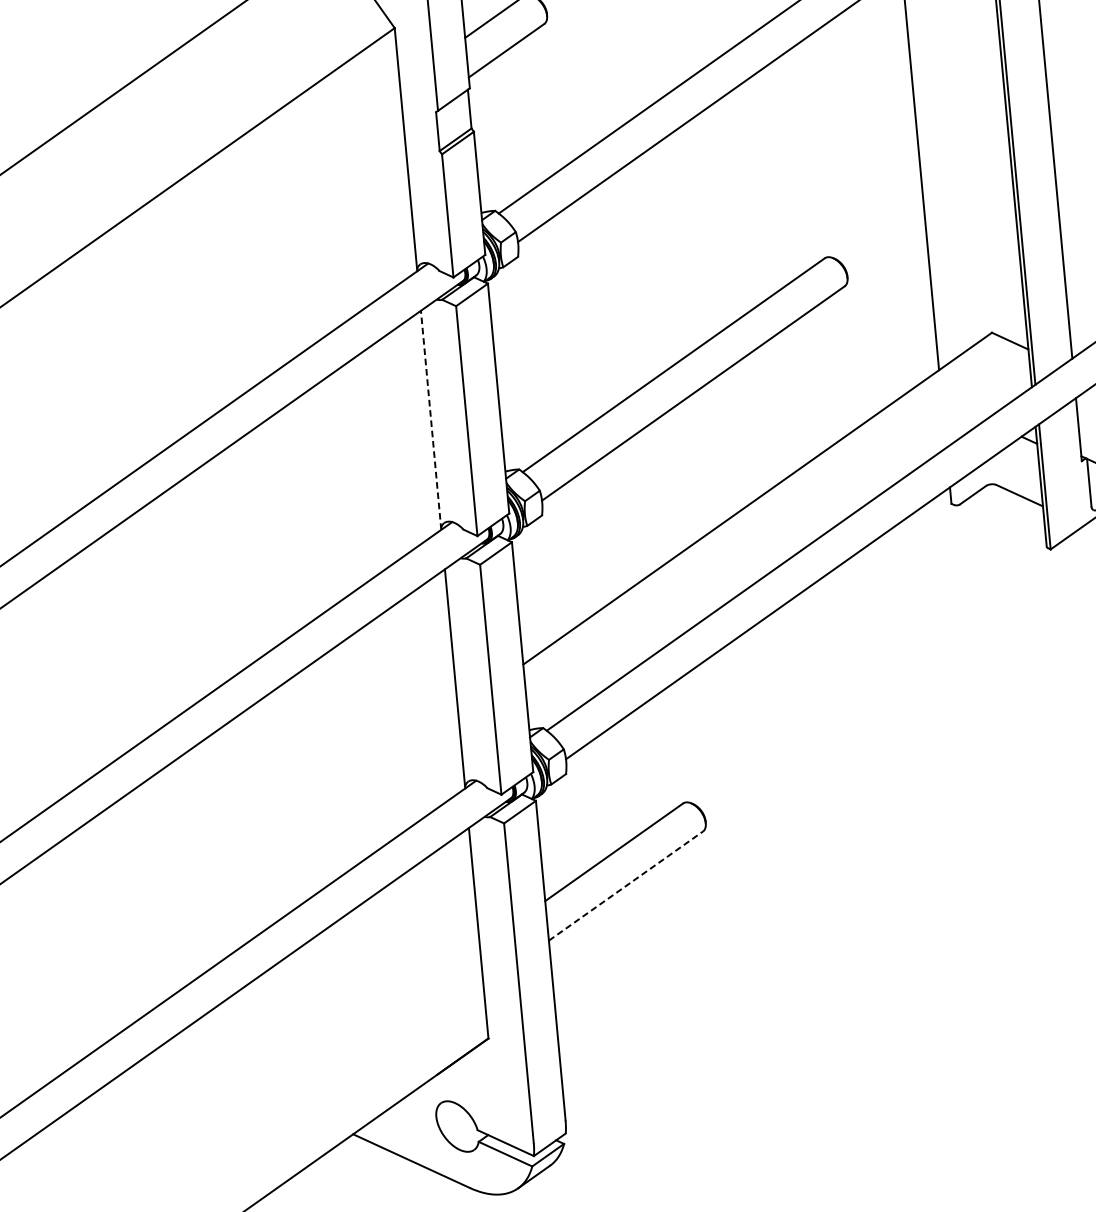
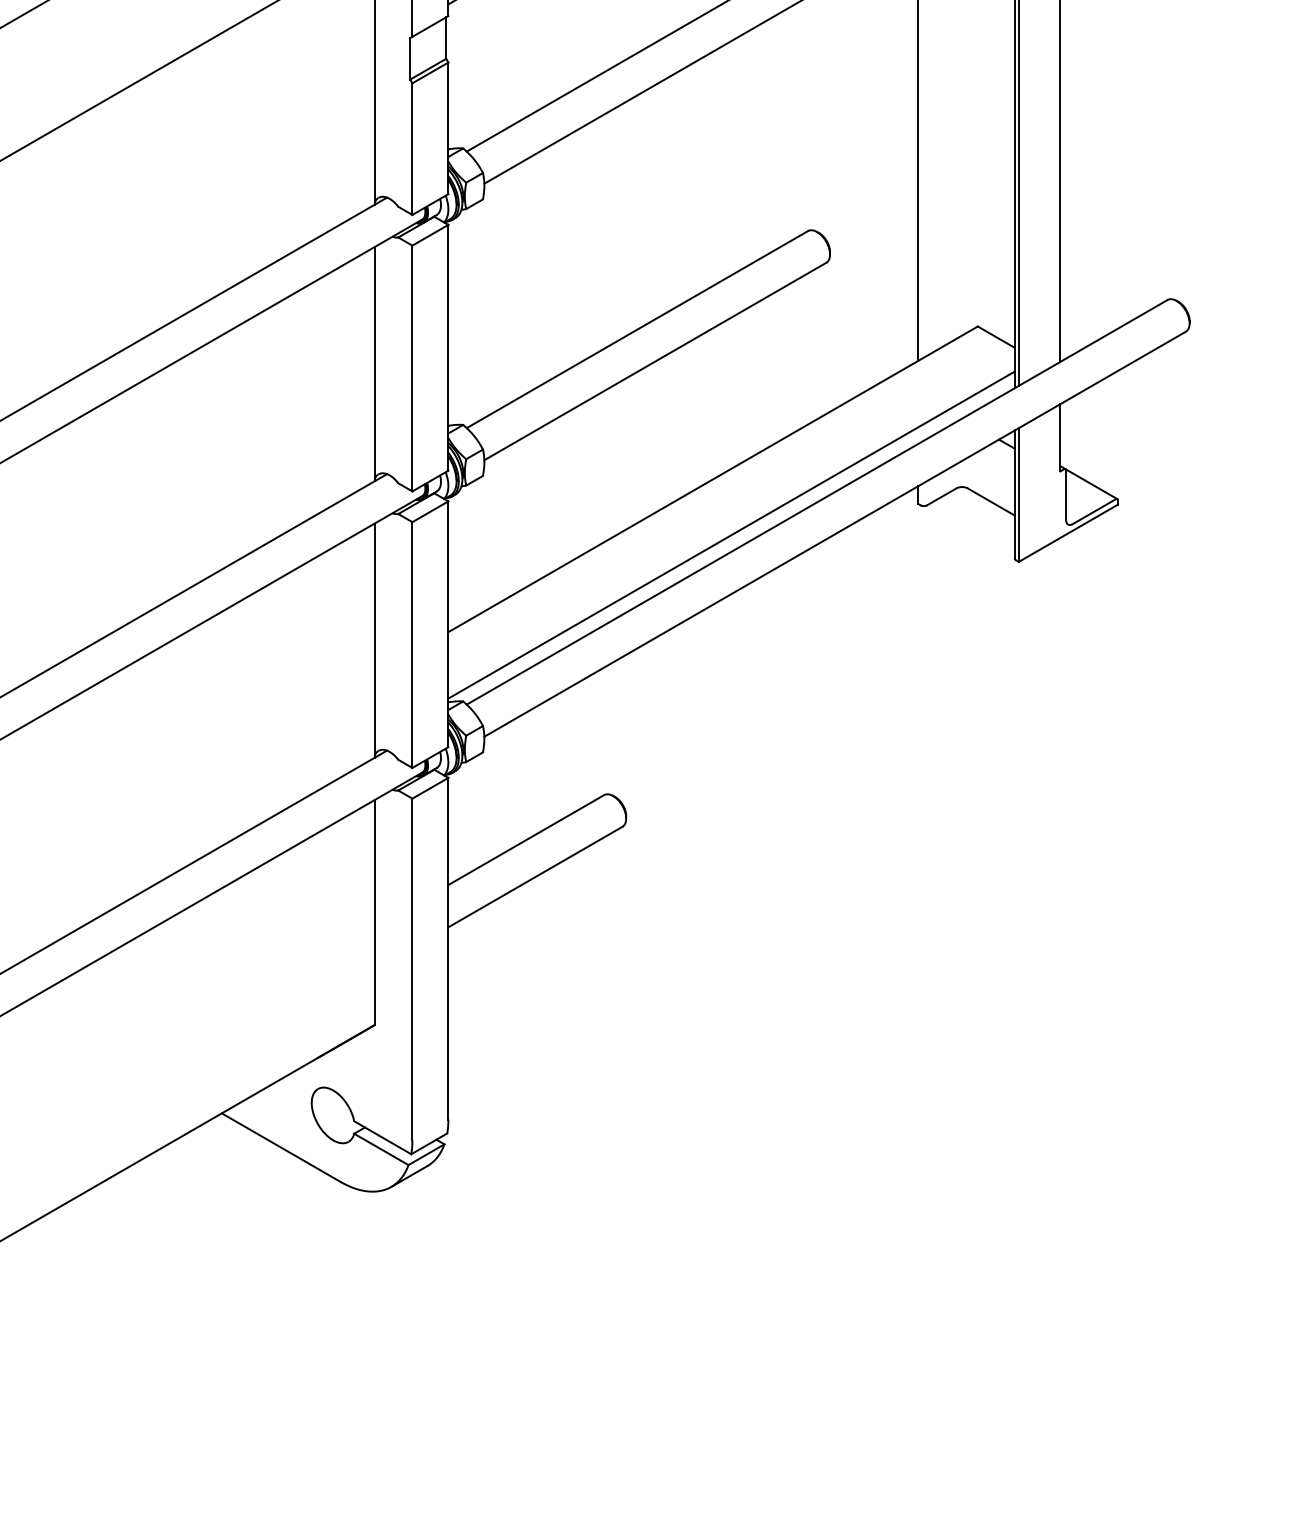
line: (430, 419) -> (374, 363), dashed -> solid
line: (779, 548) -> (731, 534), added
line: (625, 885) -> (535, 876), dashed -> solid

